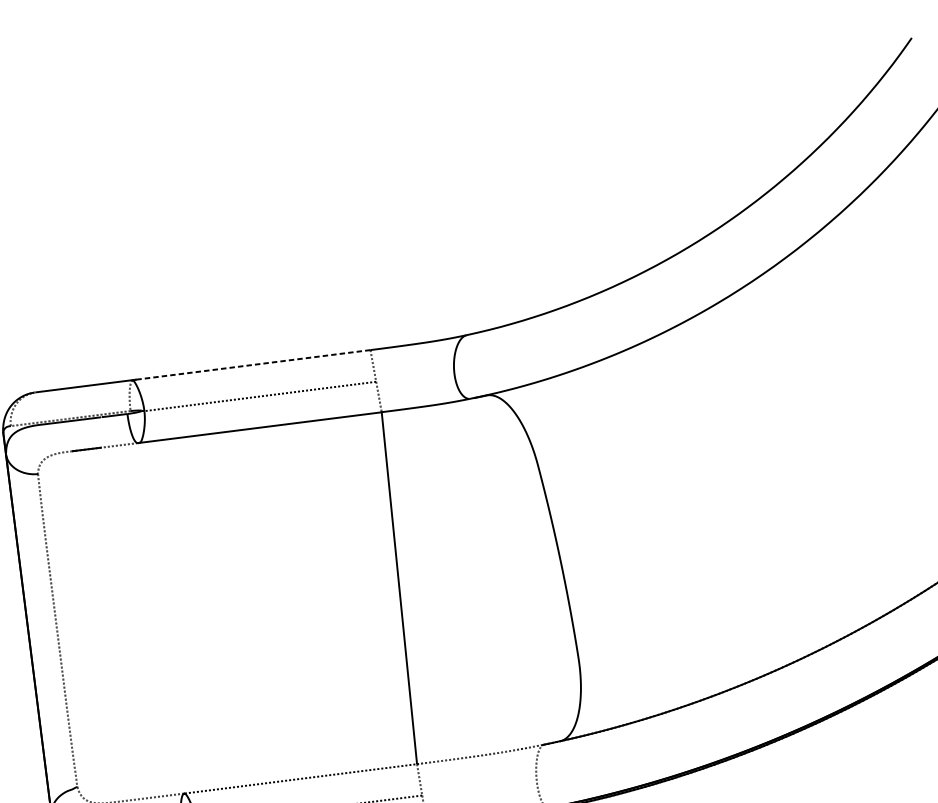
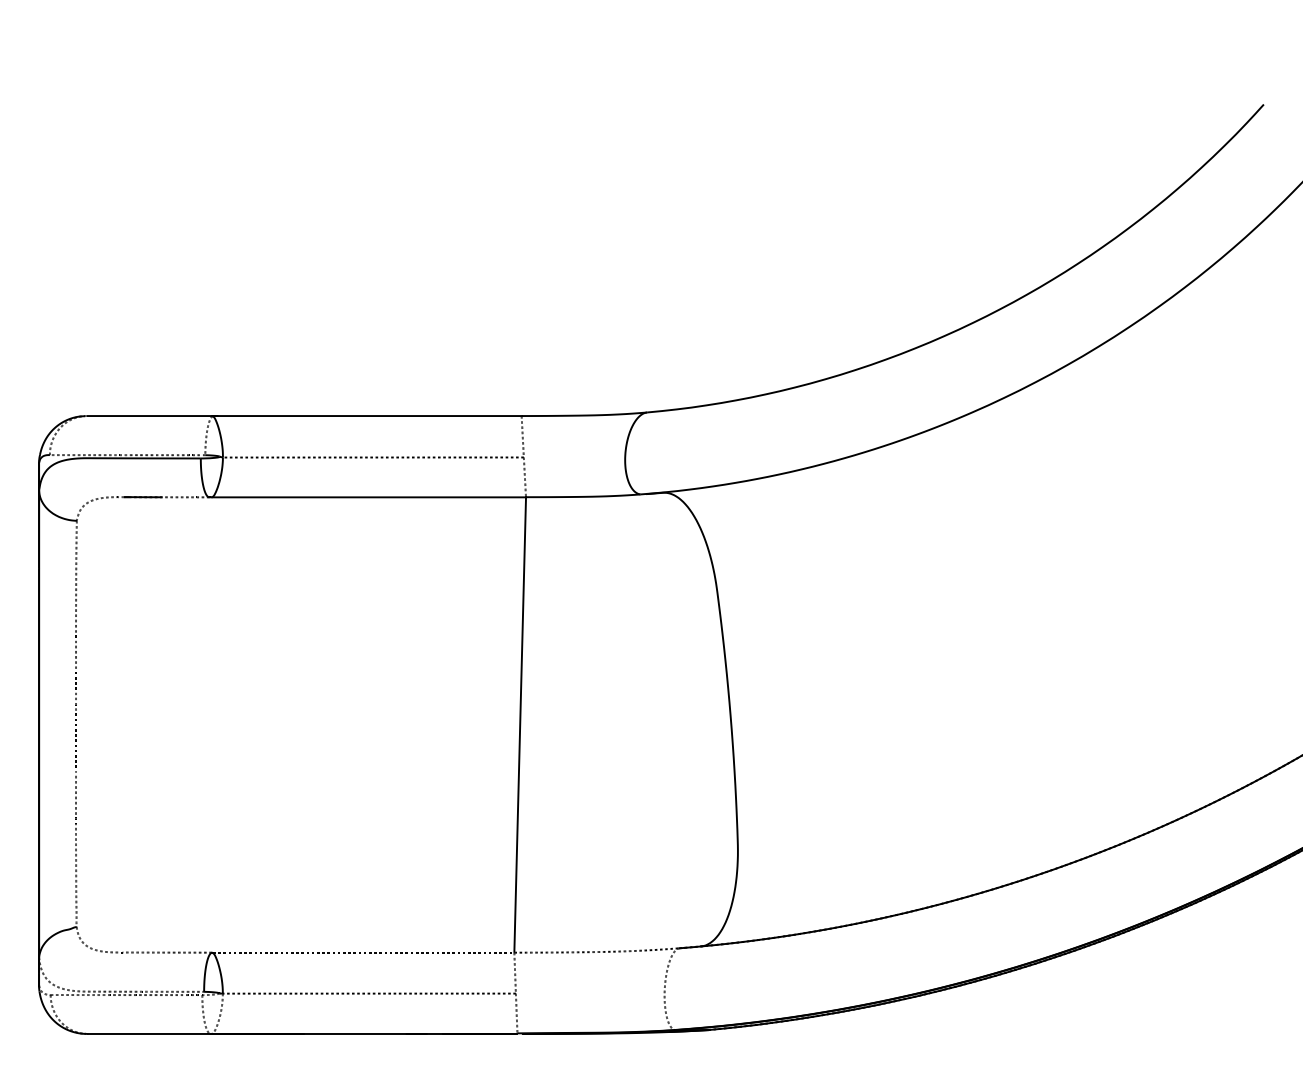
line: (253, 365) -> (369, 416), dashed -> solid

